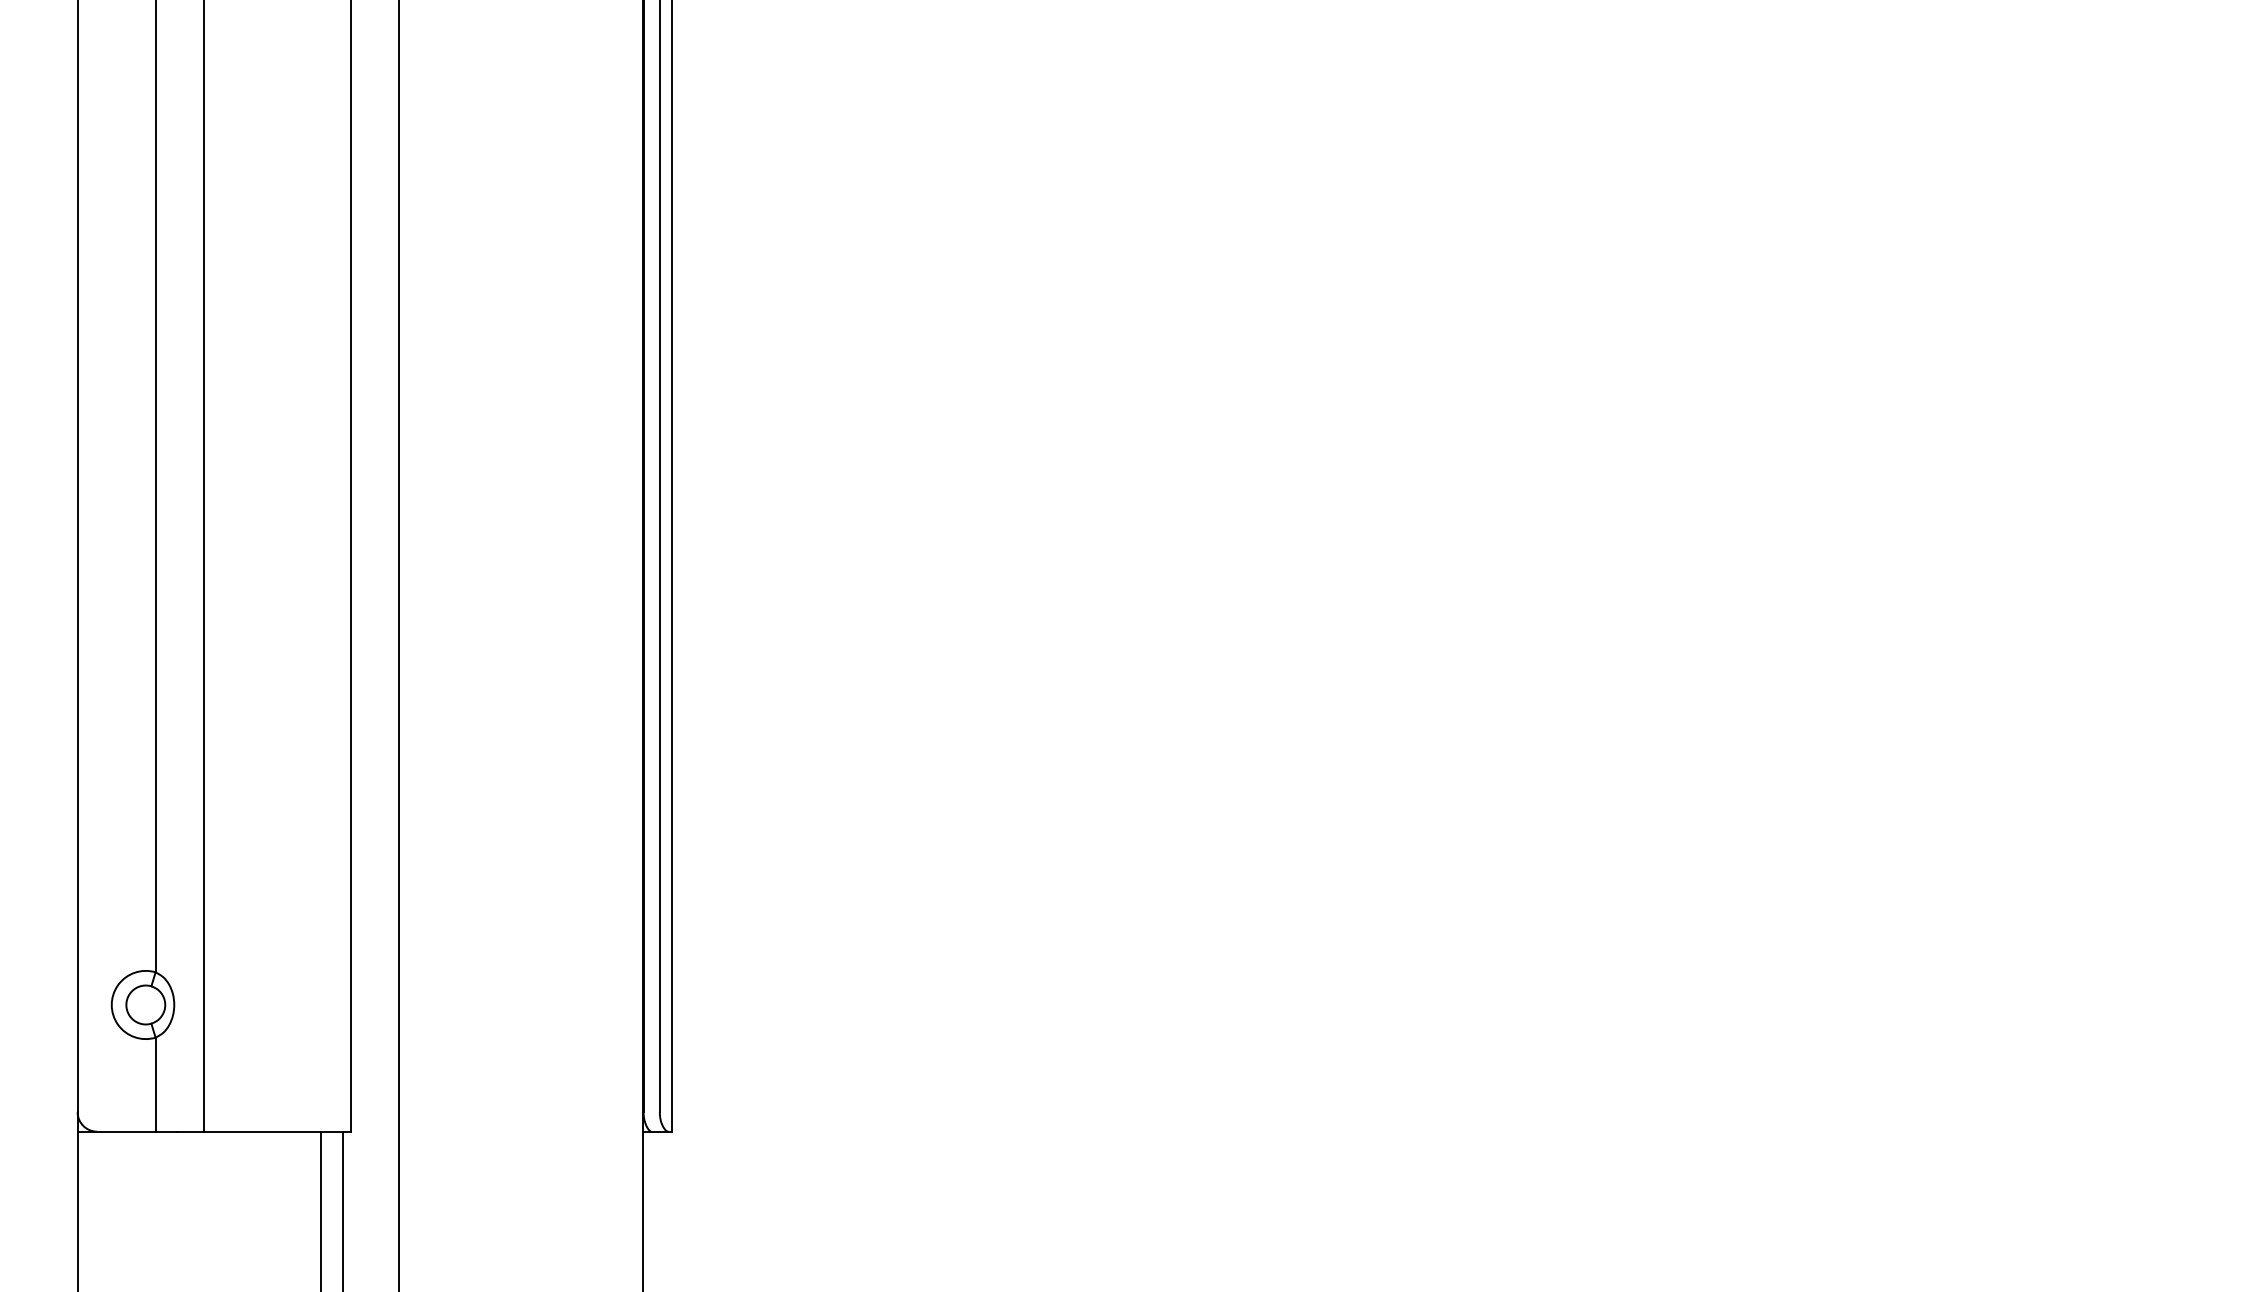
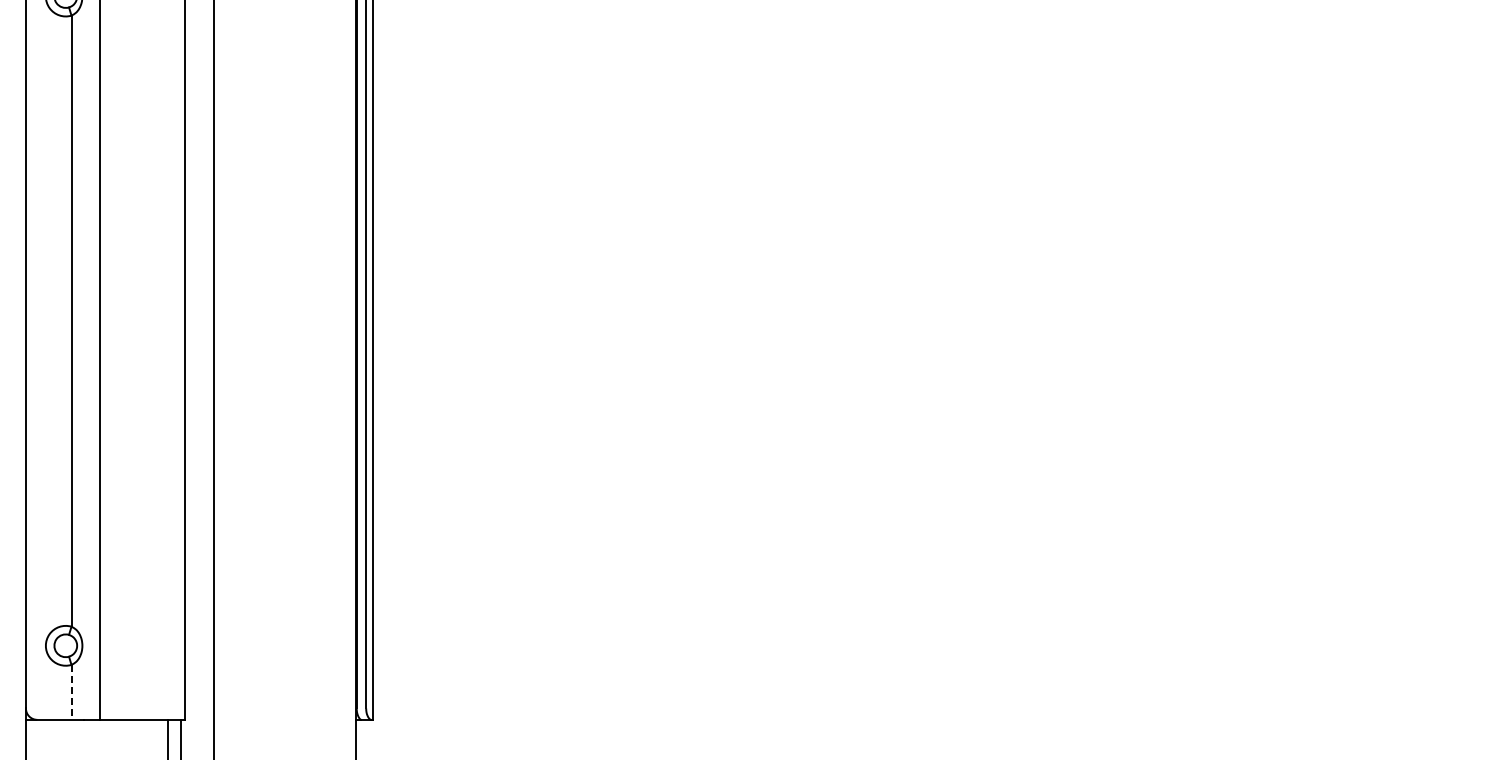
line: (155, 1084) -> (71, 692), solid -> dashed

